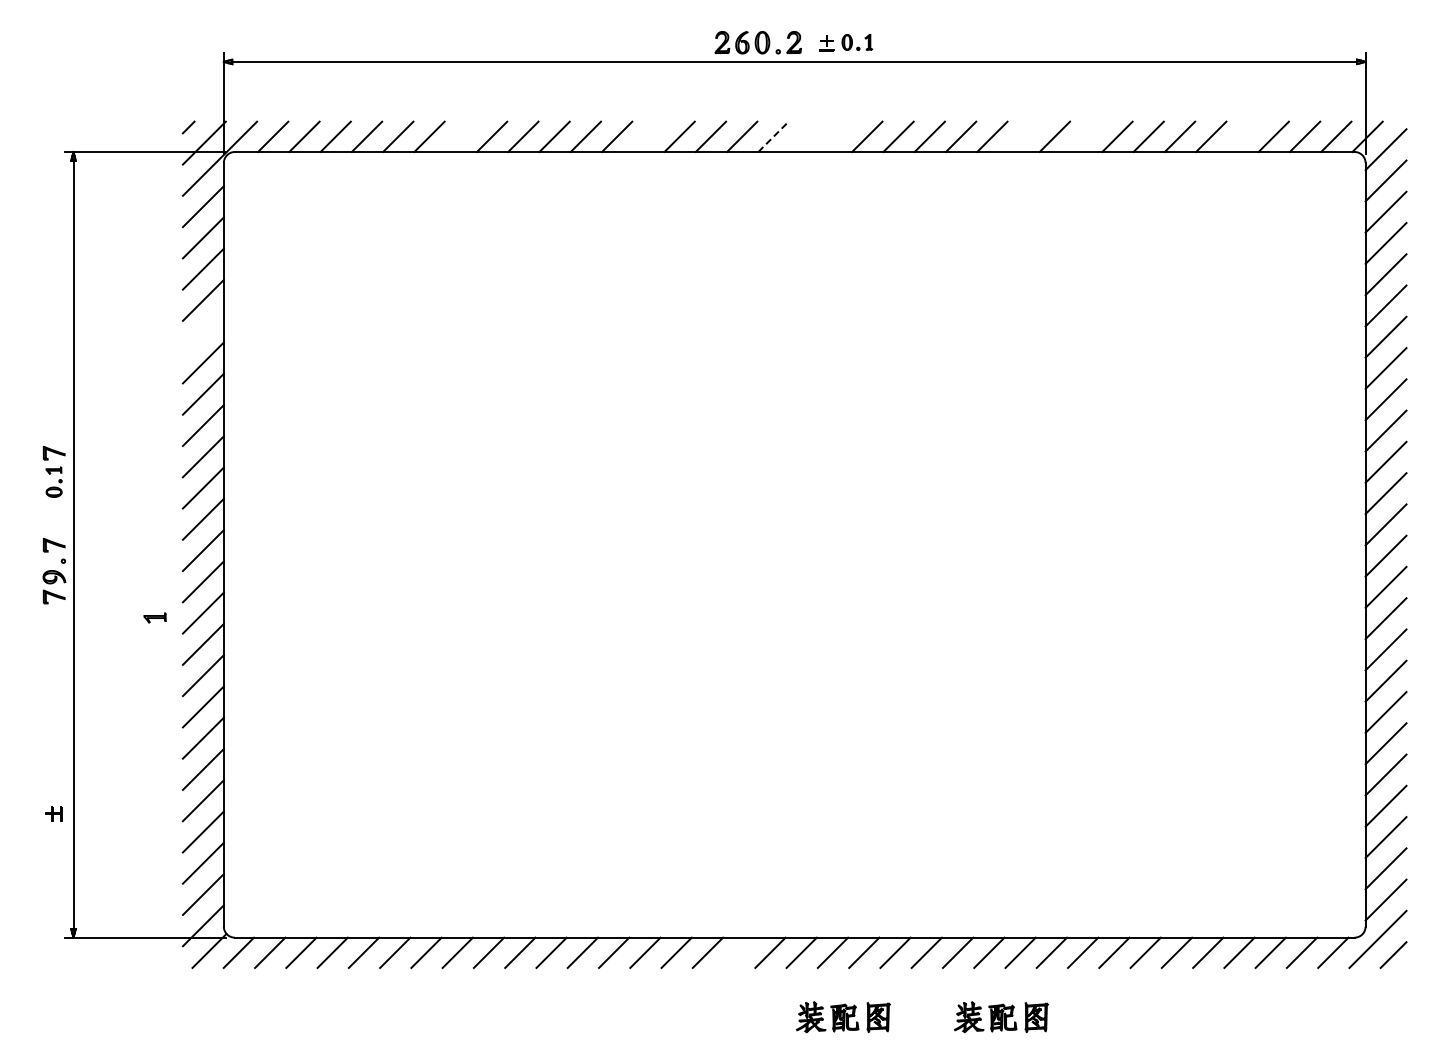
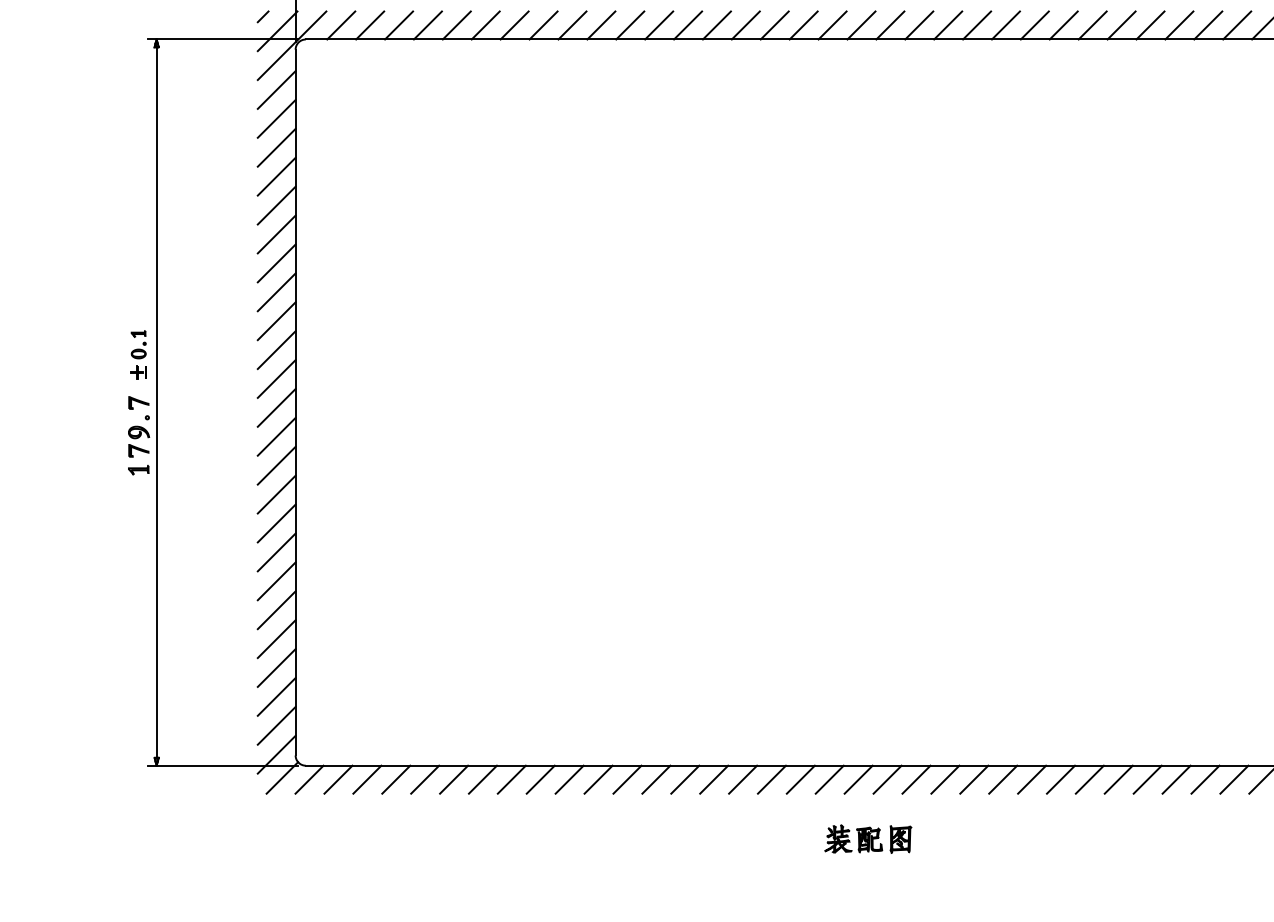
line: (460, 136) -> (514, 25), added
line: (648, 136) -> (688, 25), added
line: (773, 136) -> (803, 25), dashed -> solid
line: (804, 136) -> (832, 25), added
line: (835, 136) -> (860, 25), added
line: (1023, 136) -> (1034, 25), added
line: (1086, 136) -> (1092, 25), added
line: (1242, 136) -> (1237, 25), added
line: (202, 331) -> (275, 205), added
part: (53, 453) -> (138, 318), removed
part: (154, 617) -> (138, 469), moved
part: (53, 813) -> (138, 372), moved
line: (739, 952) -> (772, 779), added
part: (1001, 1017) -> (1014, 839), removed

